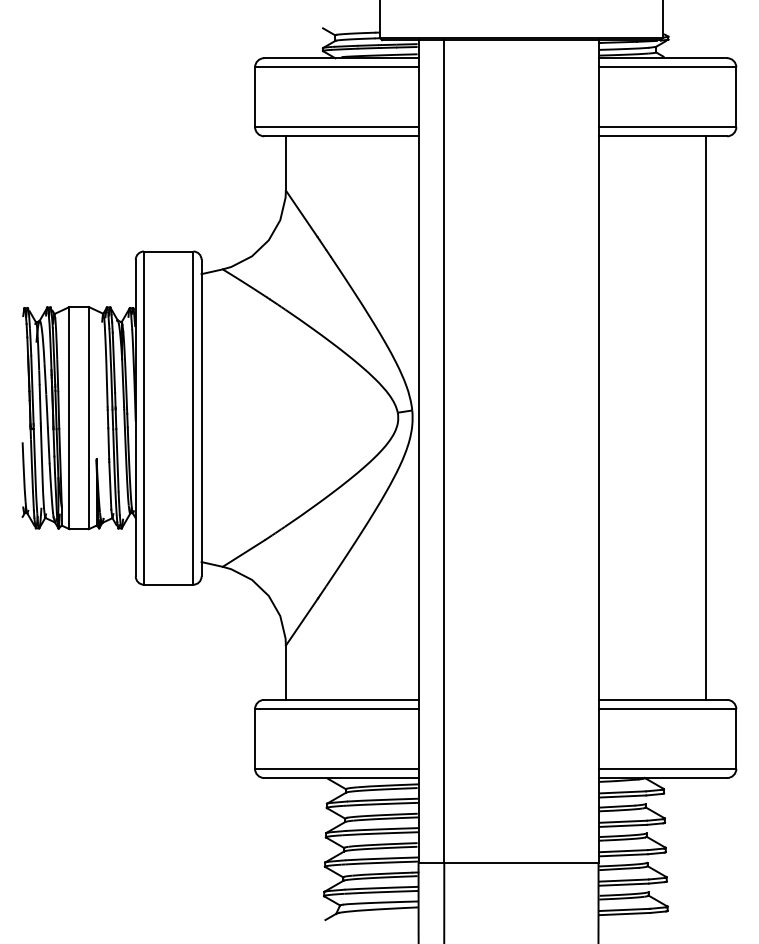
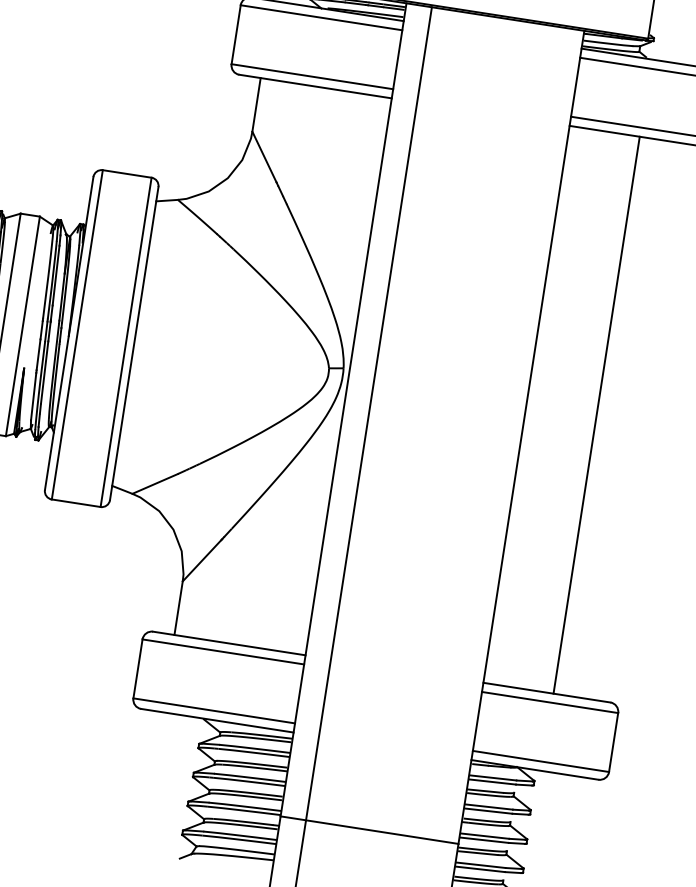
line: (705, 417) -> (596, 414), moved

